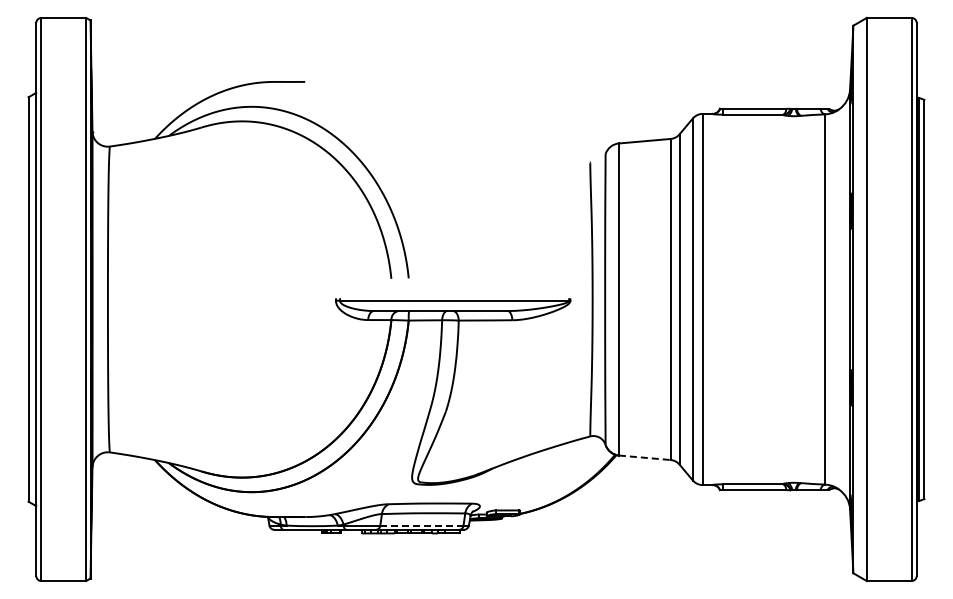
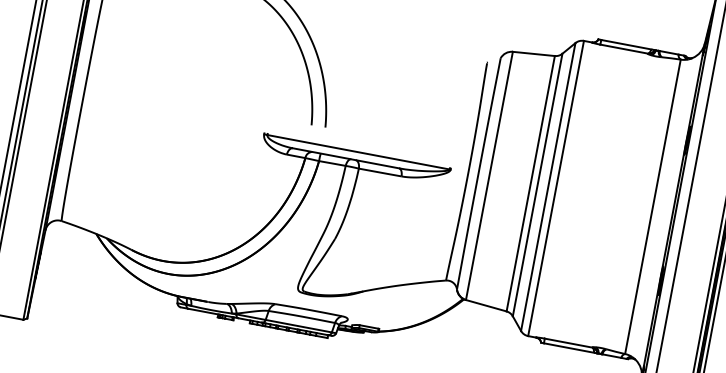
line: (645, 457) -> (486, 305), dashed -> solid
line: (421, 525) -> (298, 326), dashed -> solid

